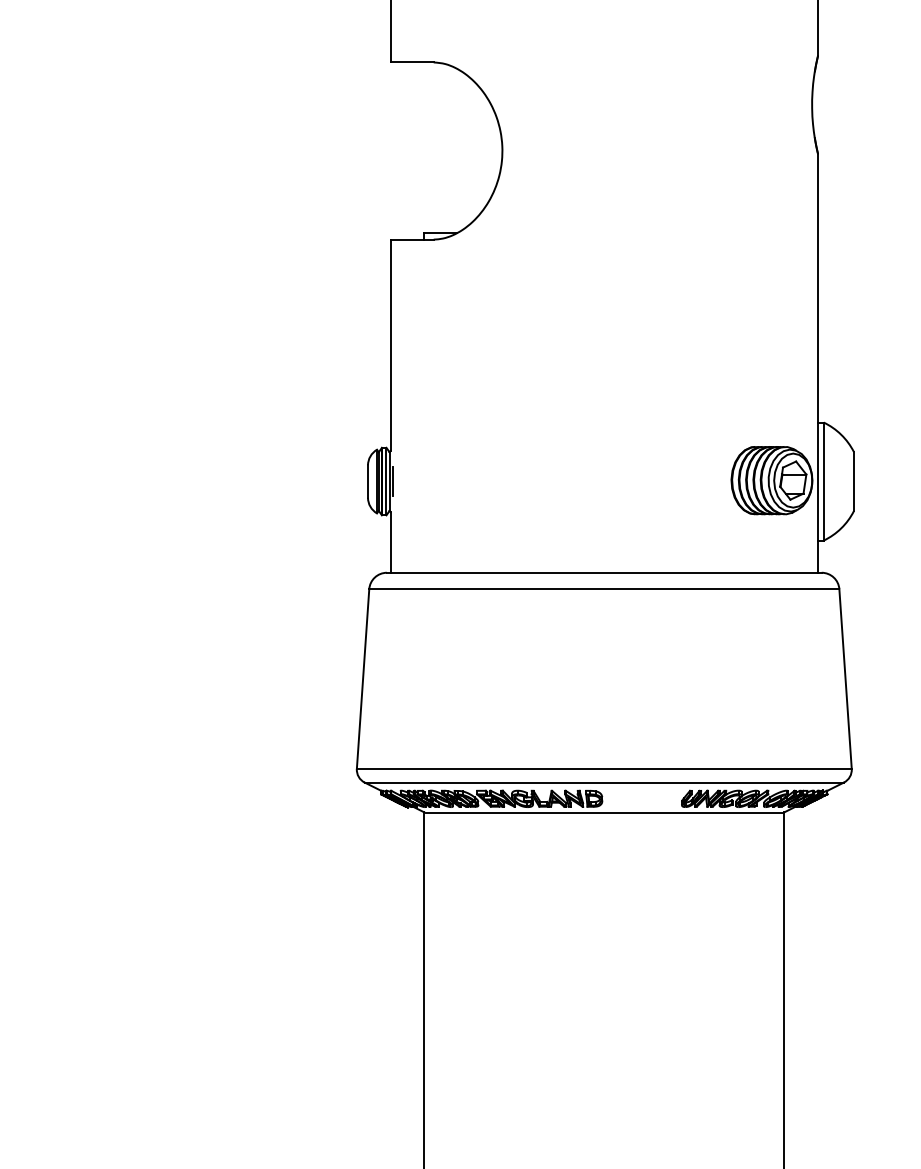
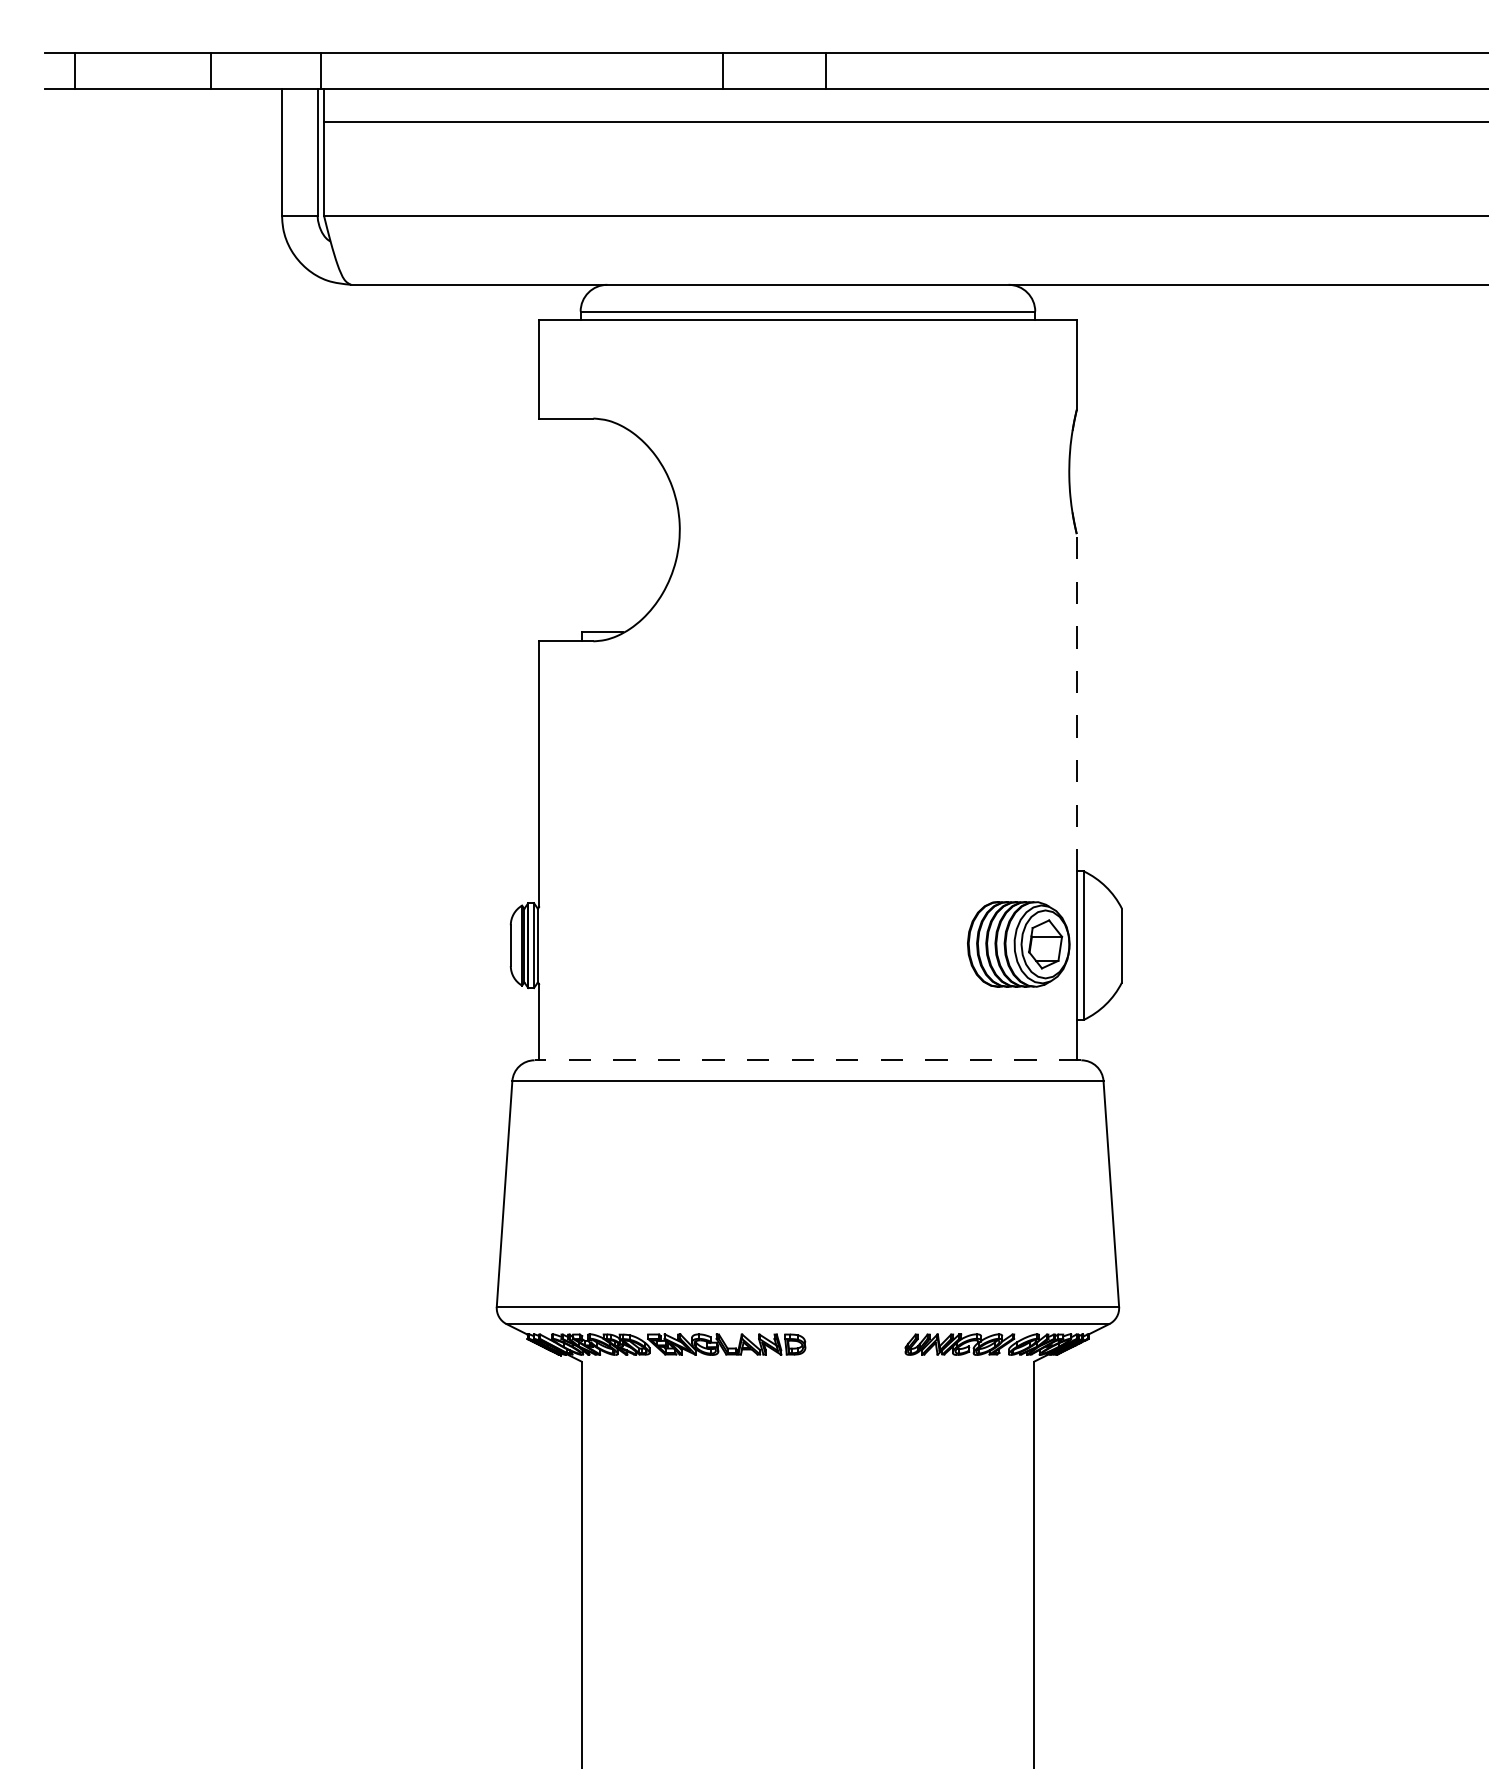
line: (817, 288) -> (1076, 702), solid -> dashed
line: (392, 481) -> (541, 945), removed
line: (603, 572) -> (807, 1060), solid -> dashed
line: (603, 813) -> (807, 1362), removed

